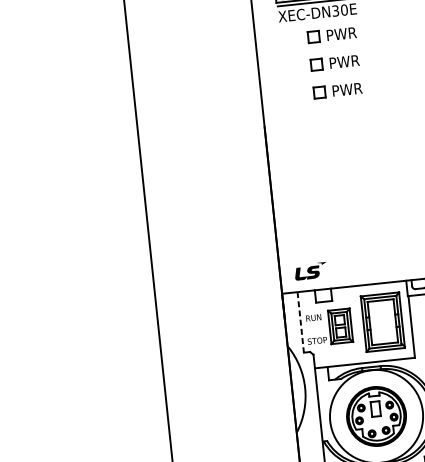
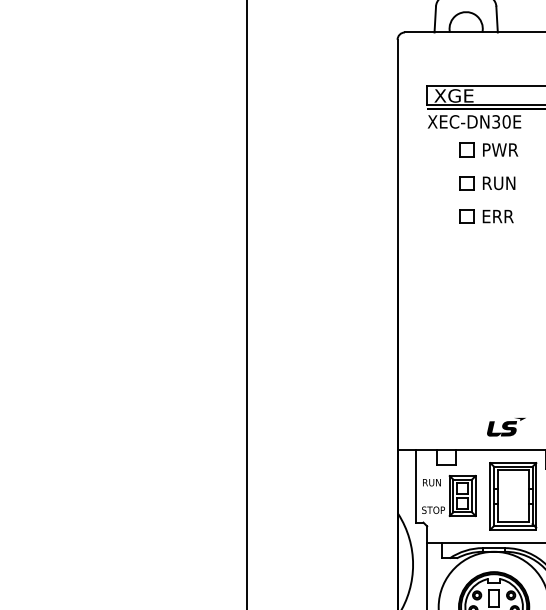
text: (345, 61) -> (501, 183), PWR -> RUN
text: (347, 89) -> (500, 216), PWR -> ERR
part: (310, 270) -> (506, 426), moved
line: (301, 322) -> (416, 486), dashed -> solid

